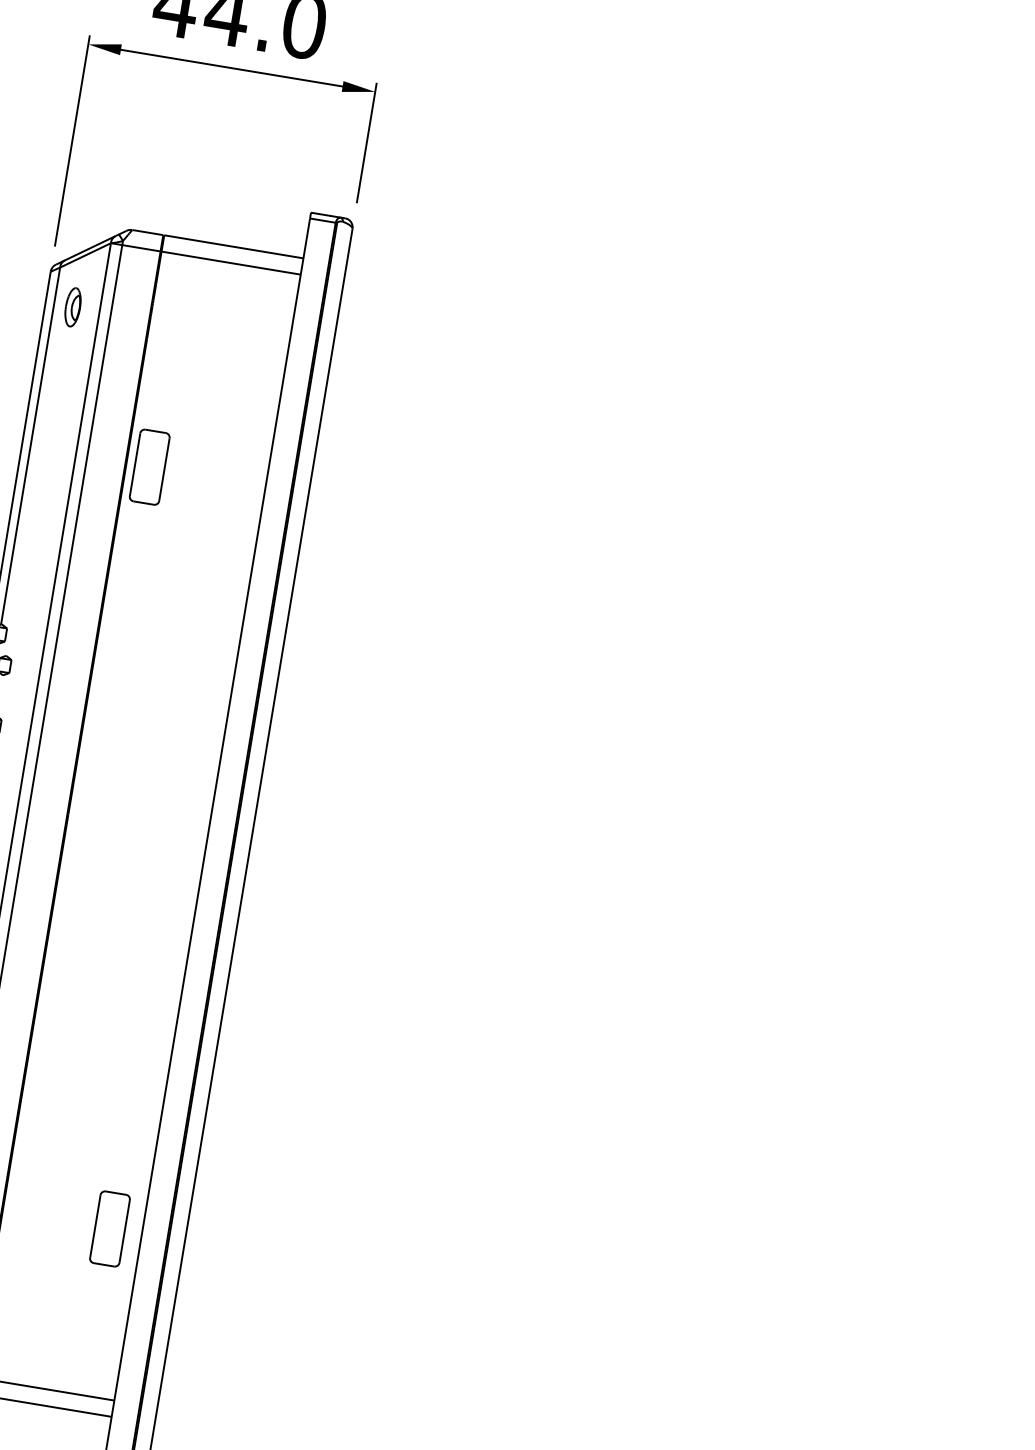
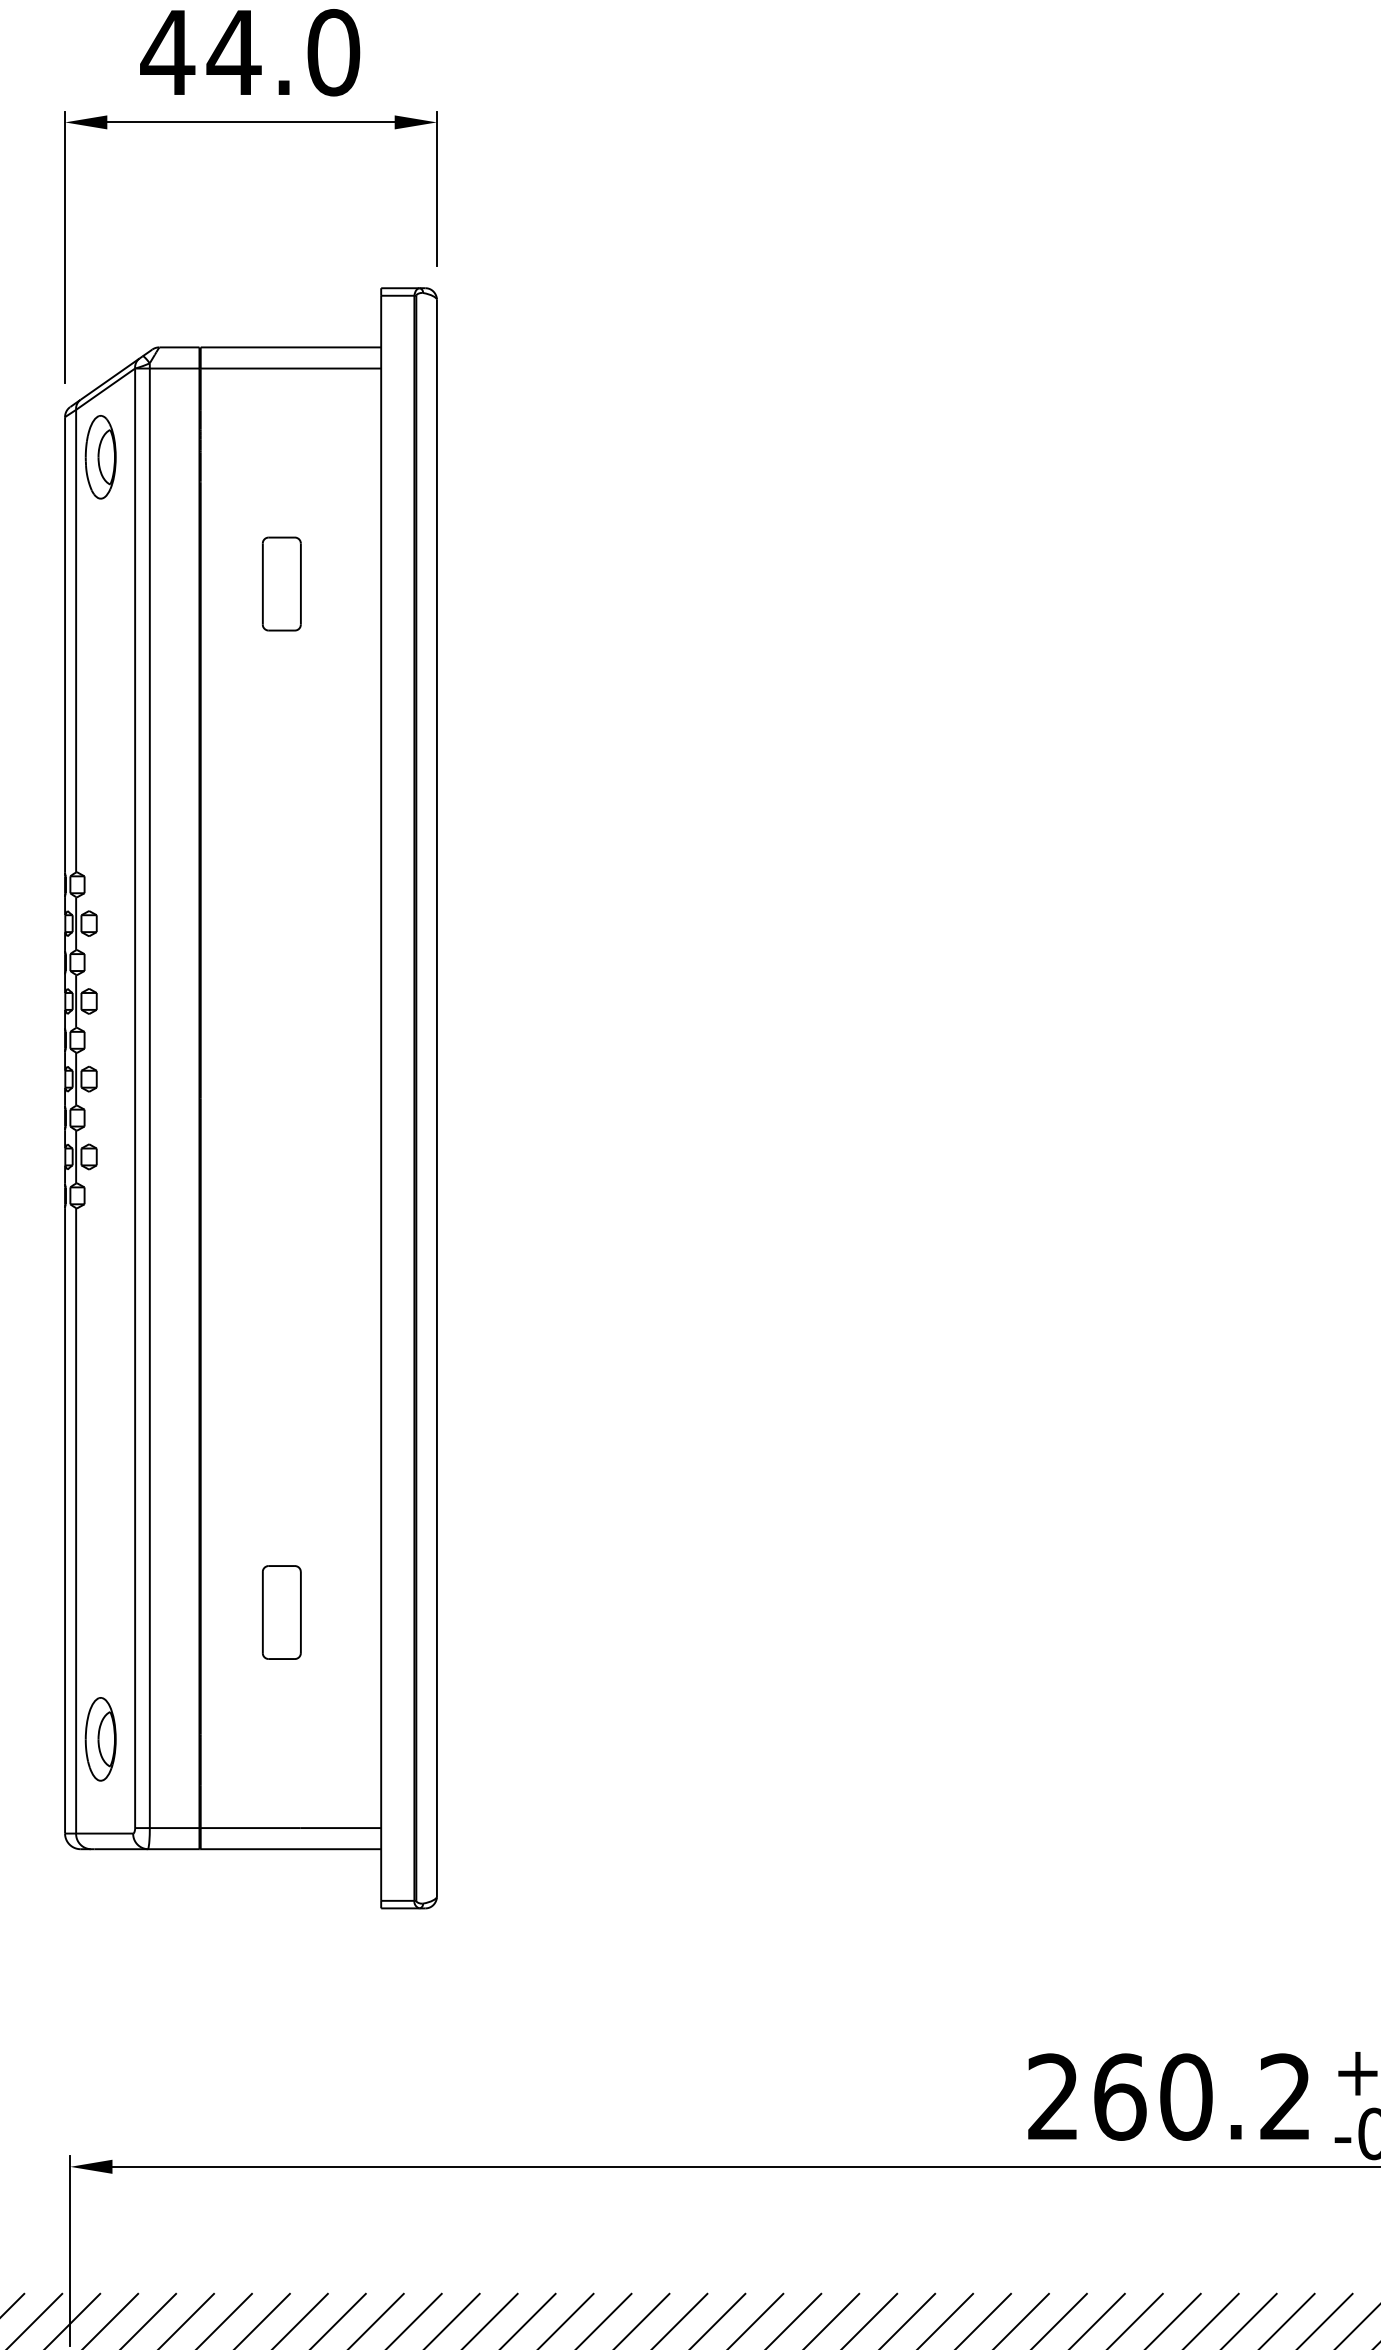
part: (72, 307) -> (100, 457), size x1.67
part: (149, 466) -> (281, 583), moved
part: (109, 1228) -> (281, 1612), moved

